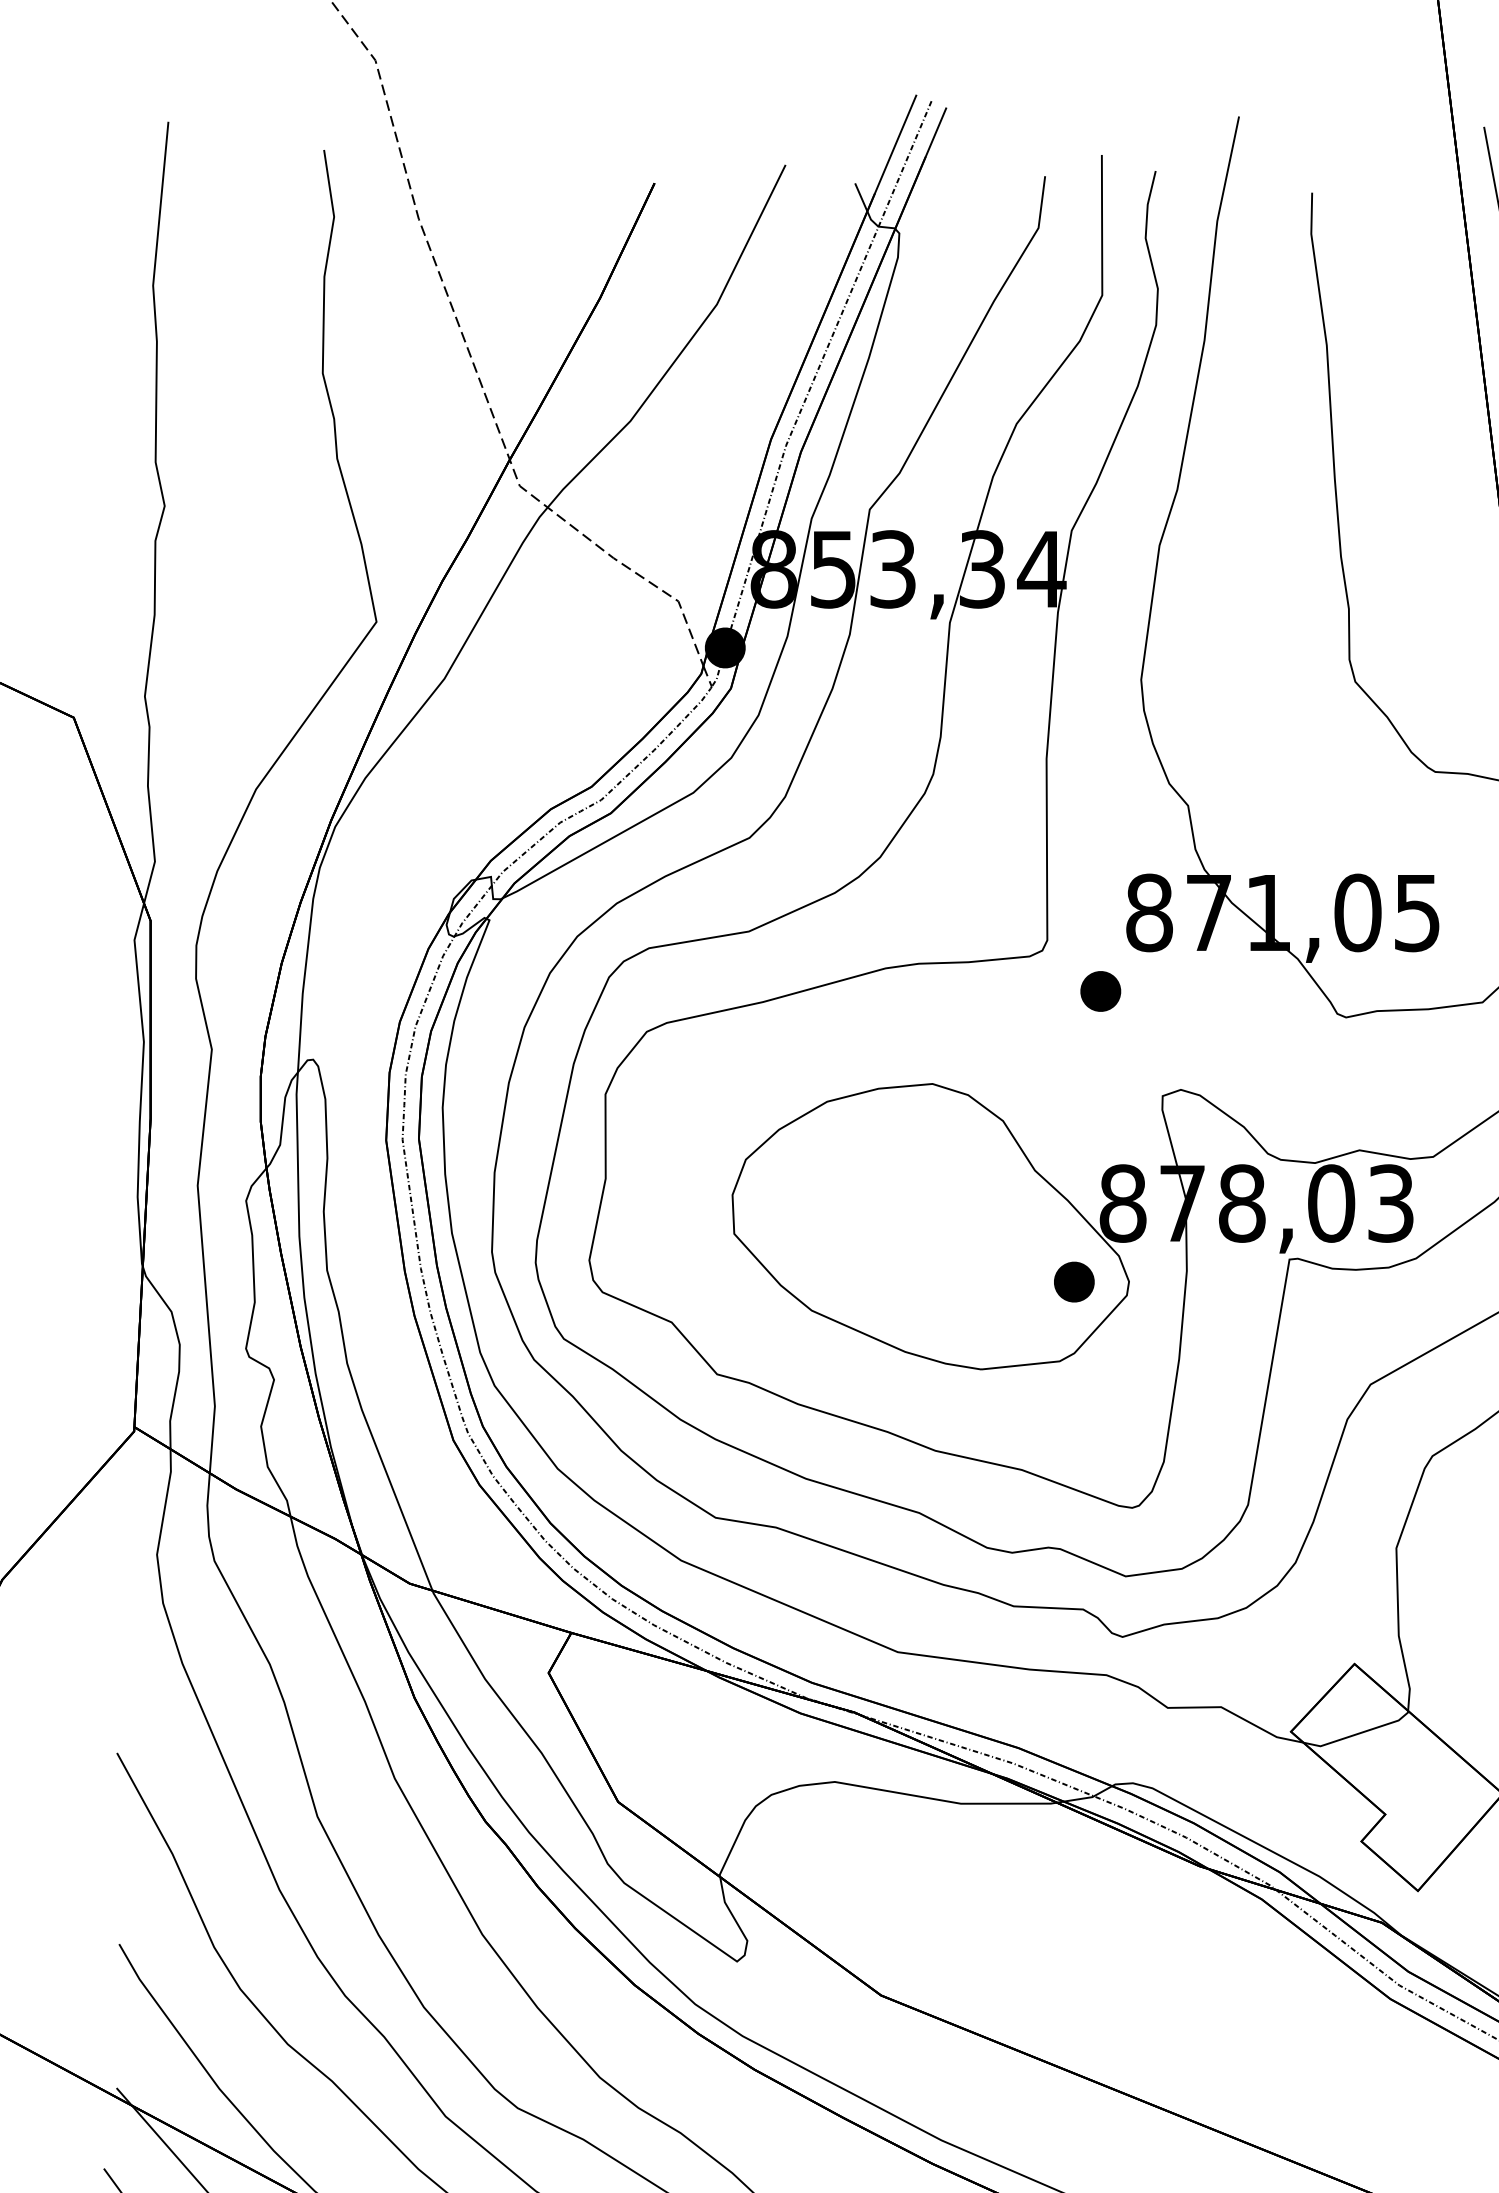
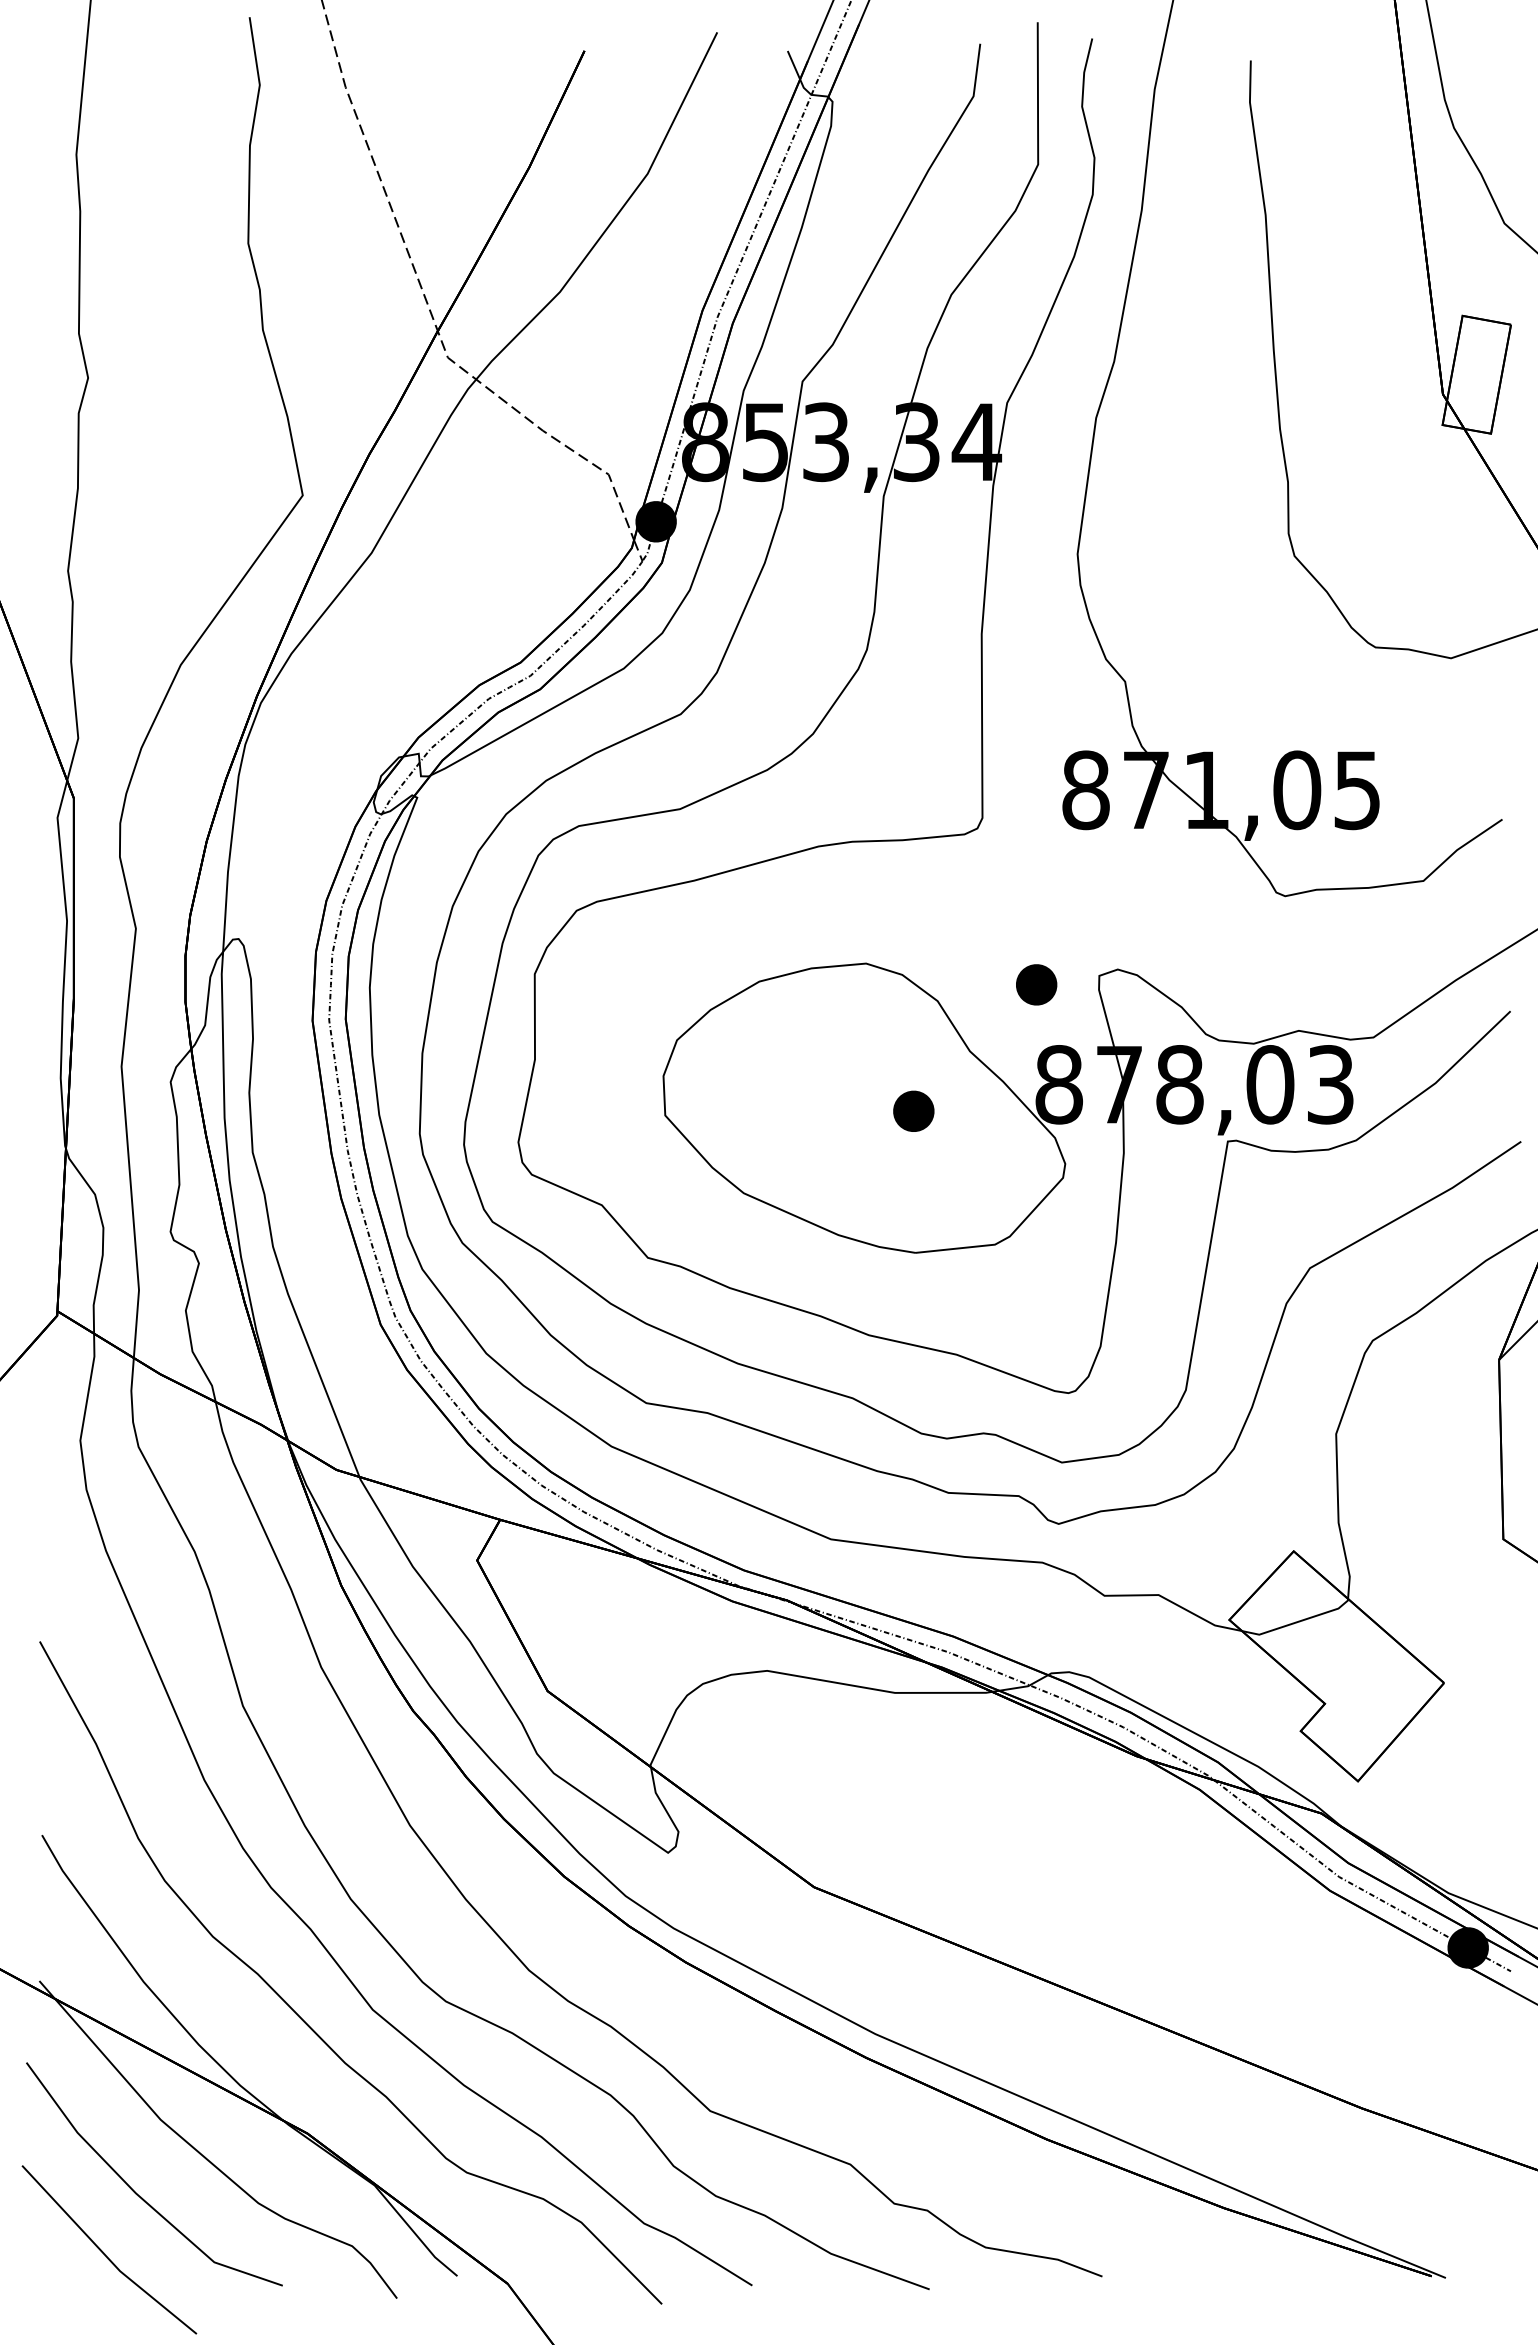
part: (1100, 991) -> (1036, 984), moved
part: (1074, 1281) -> (913, 1110), moved

